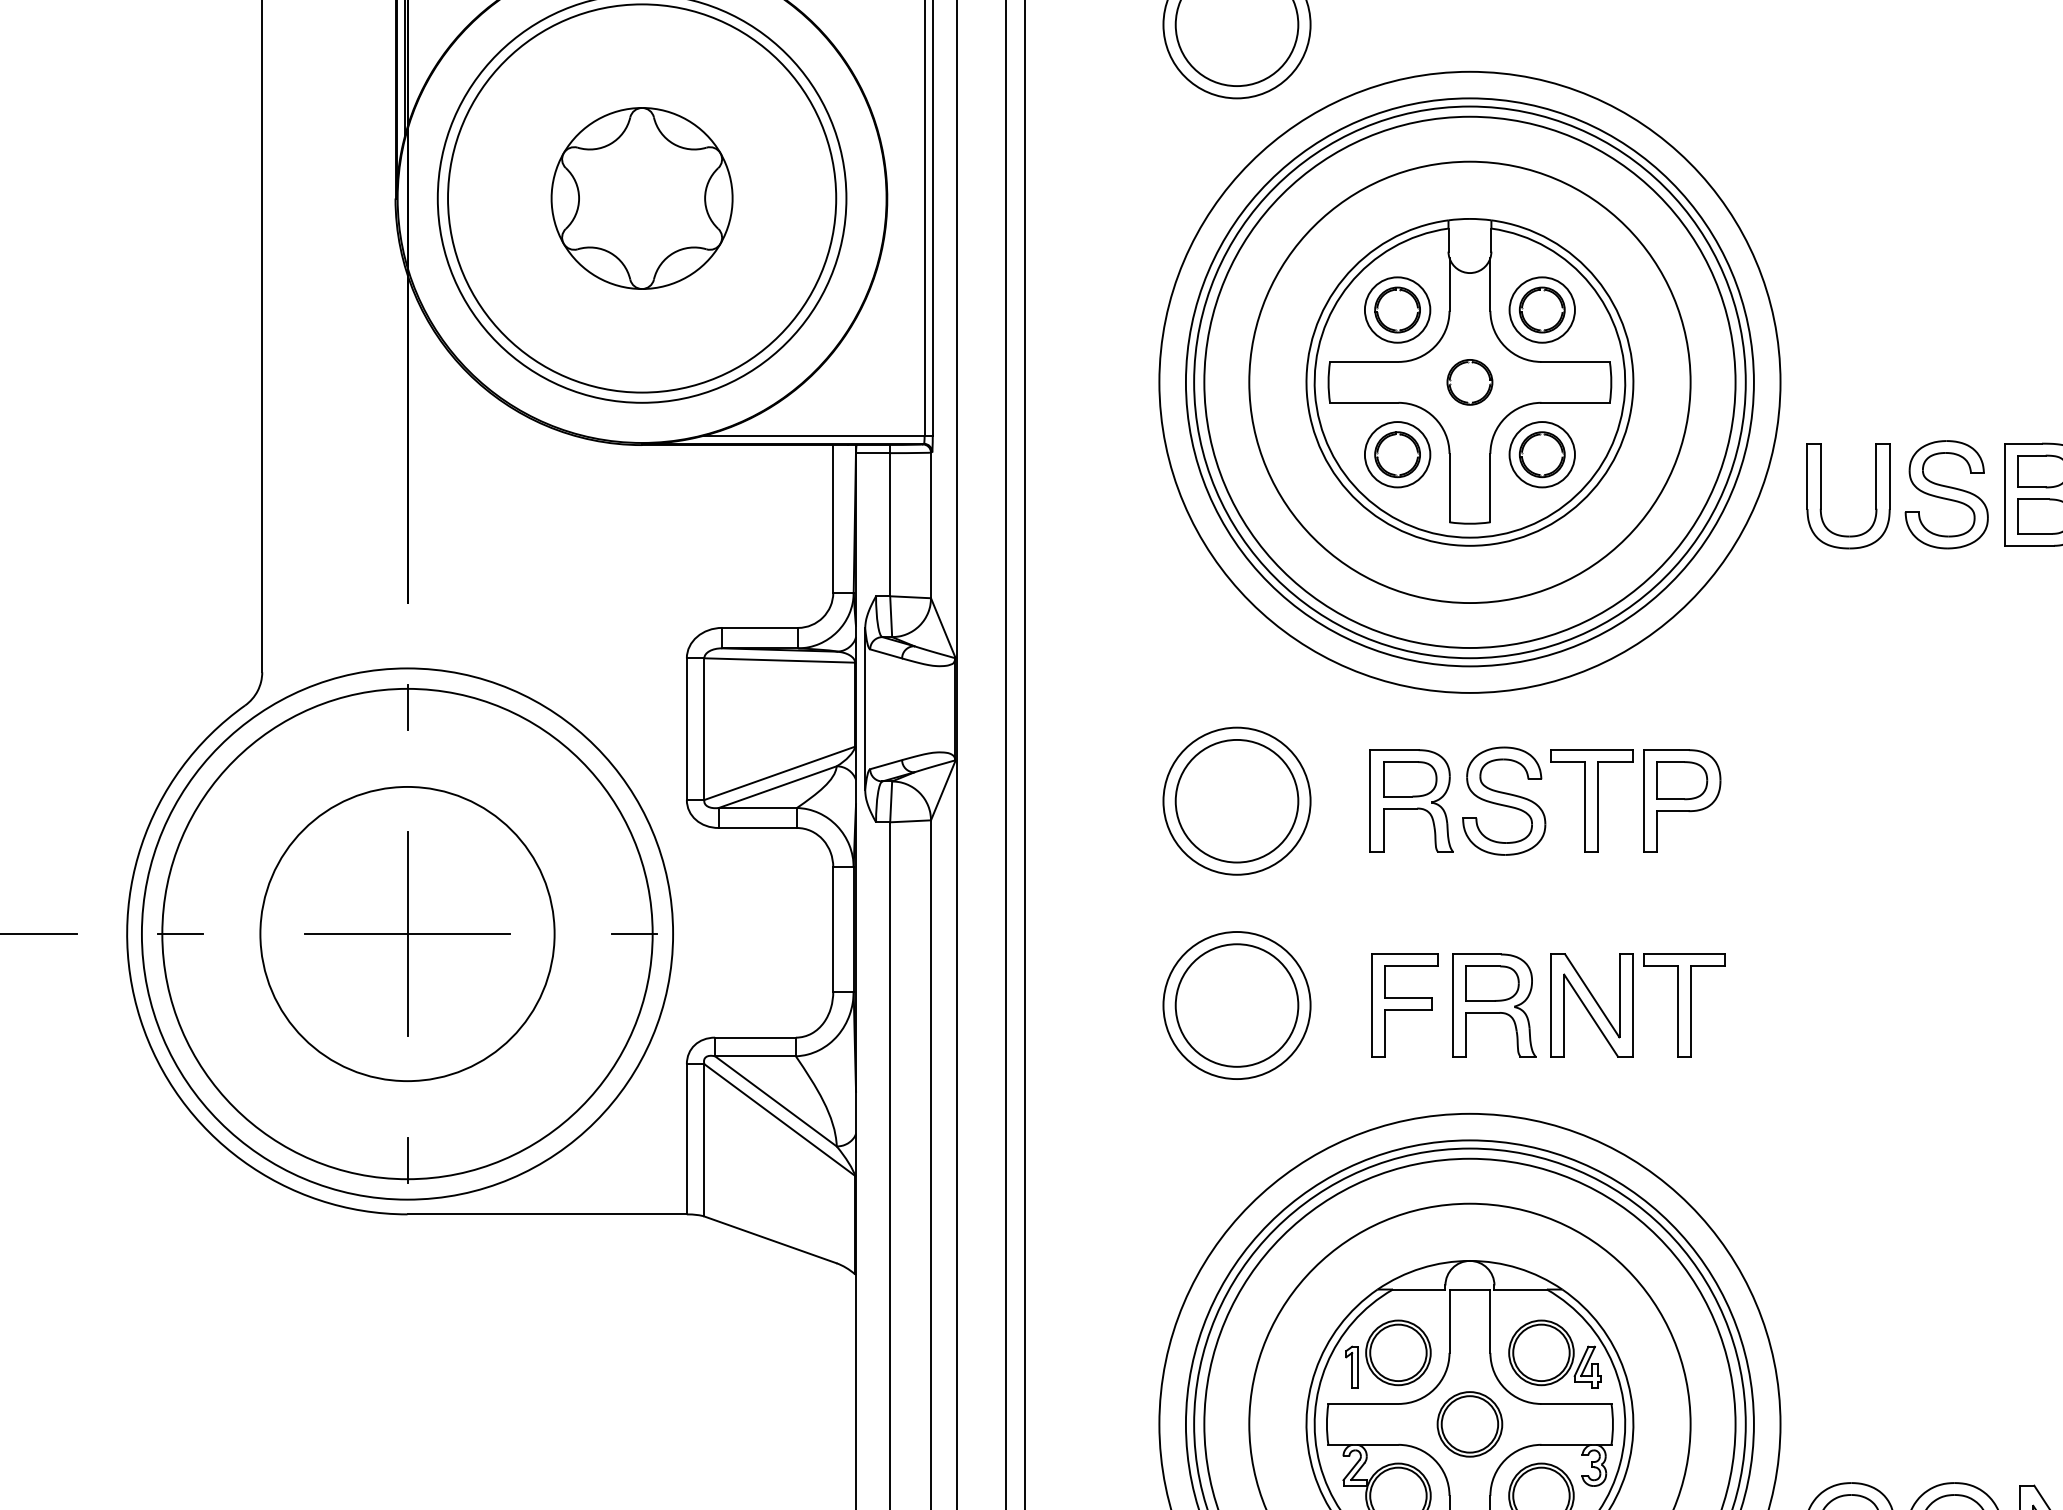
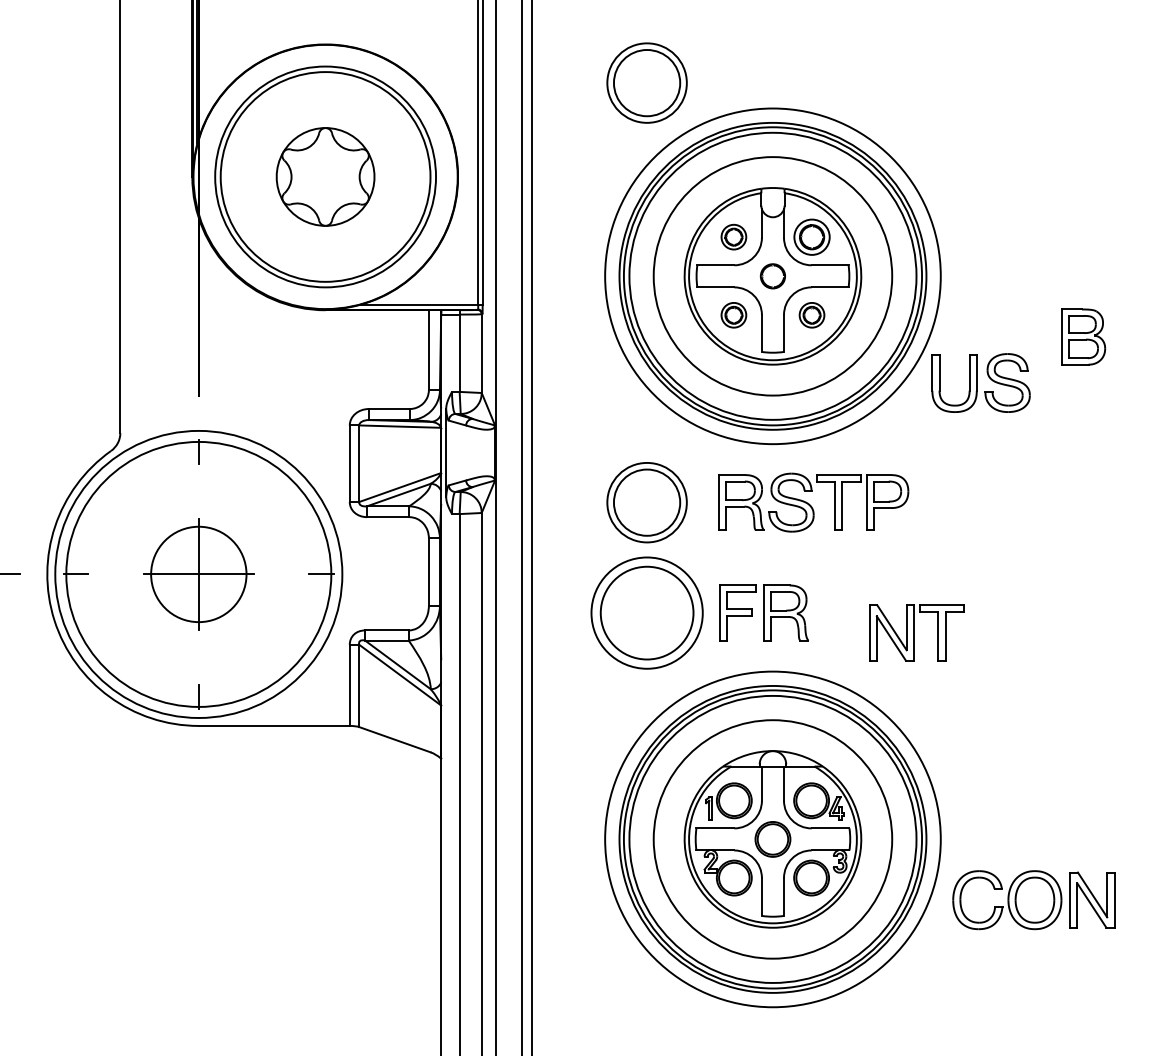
part: (1396, 308) -> (733, 236), size x0.7
part: (1396, 452) -> (733, 314), size x0.7
part: (1541, 452) -> (811, 314), size x0.7
part: (1896, 493) -> (980, 382), moved
circle: (406, 932) -> (198, 573), size x0.6
part: (1235, 1004) -> (646, 612), size x1.4
part: (1637, 1004) -> (916, 632), moved

